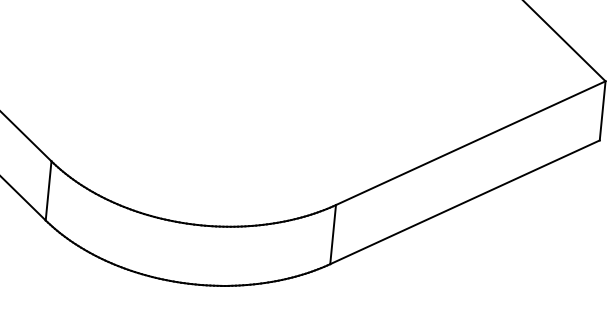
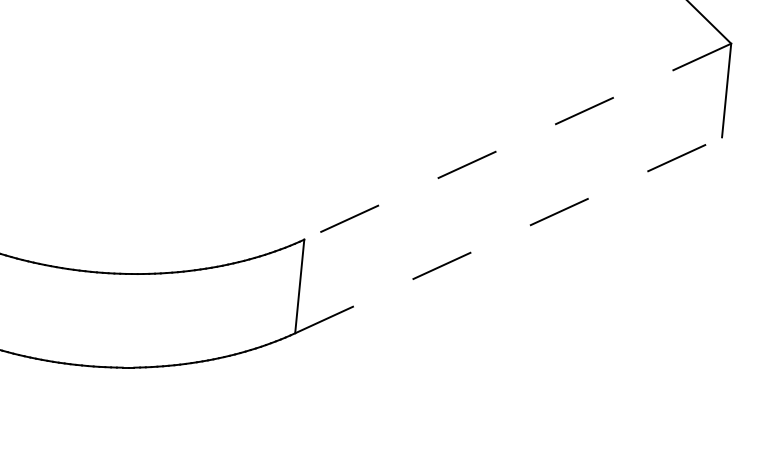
line: (470, 143) -> (517, 142), solid -> dashed
line: (465, 202) -> (509, 235), solid -> dashed

